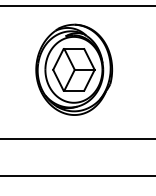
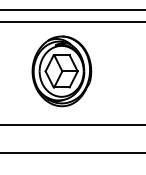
part: (73, 70) -> (61, 71), moved

